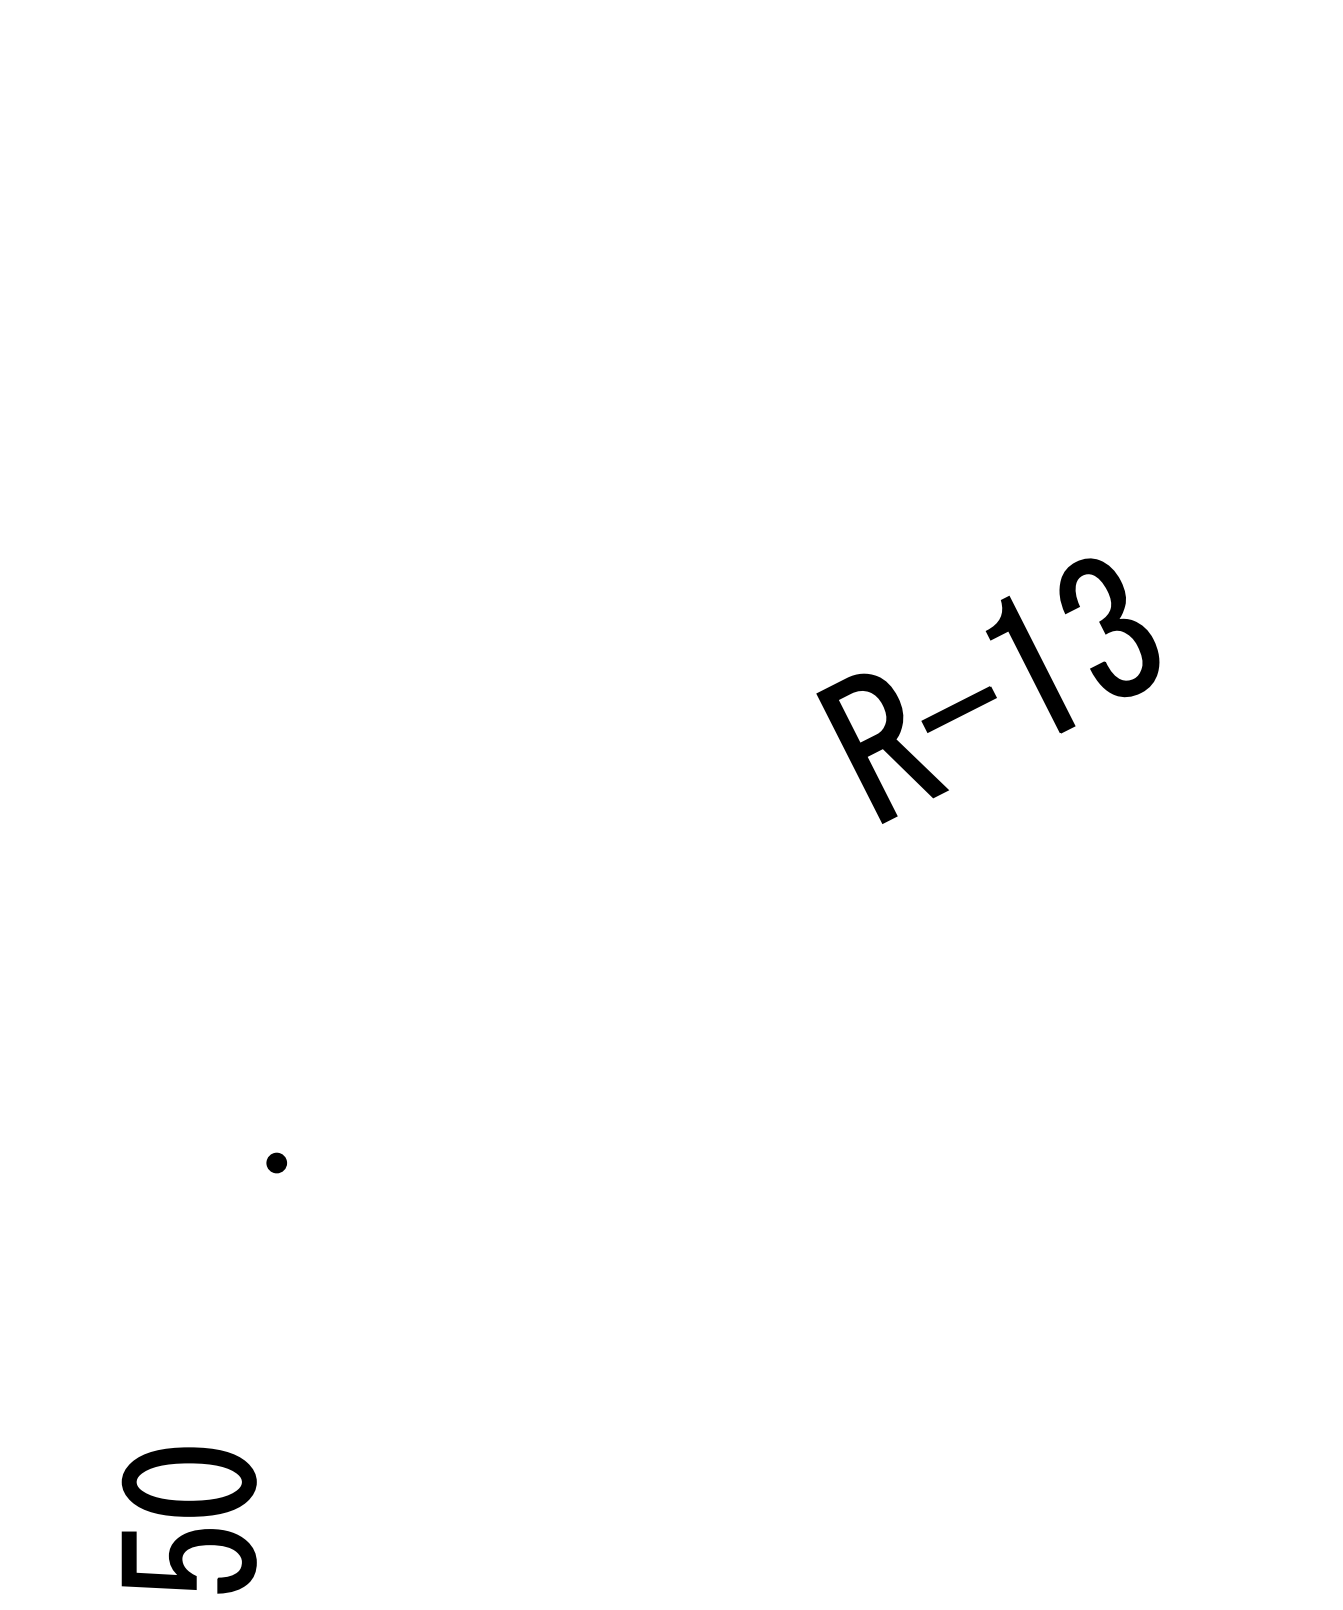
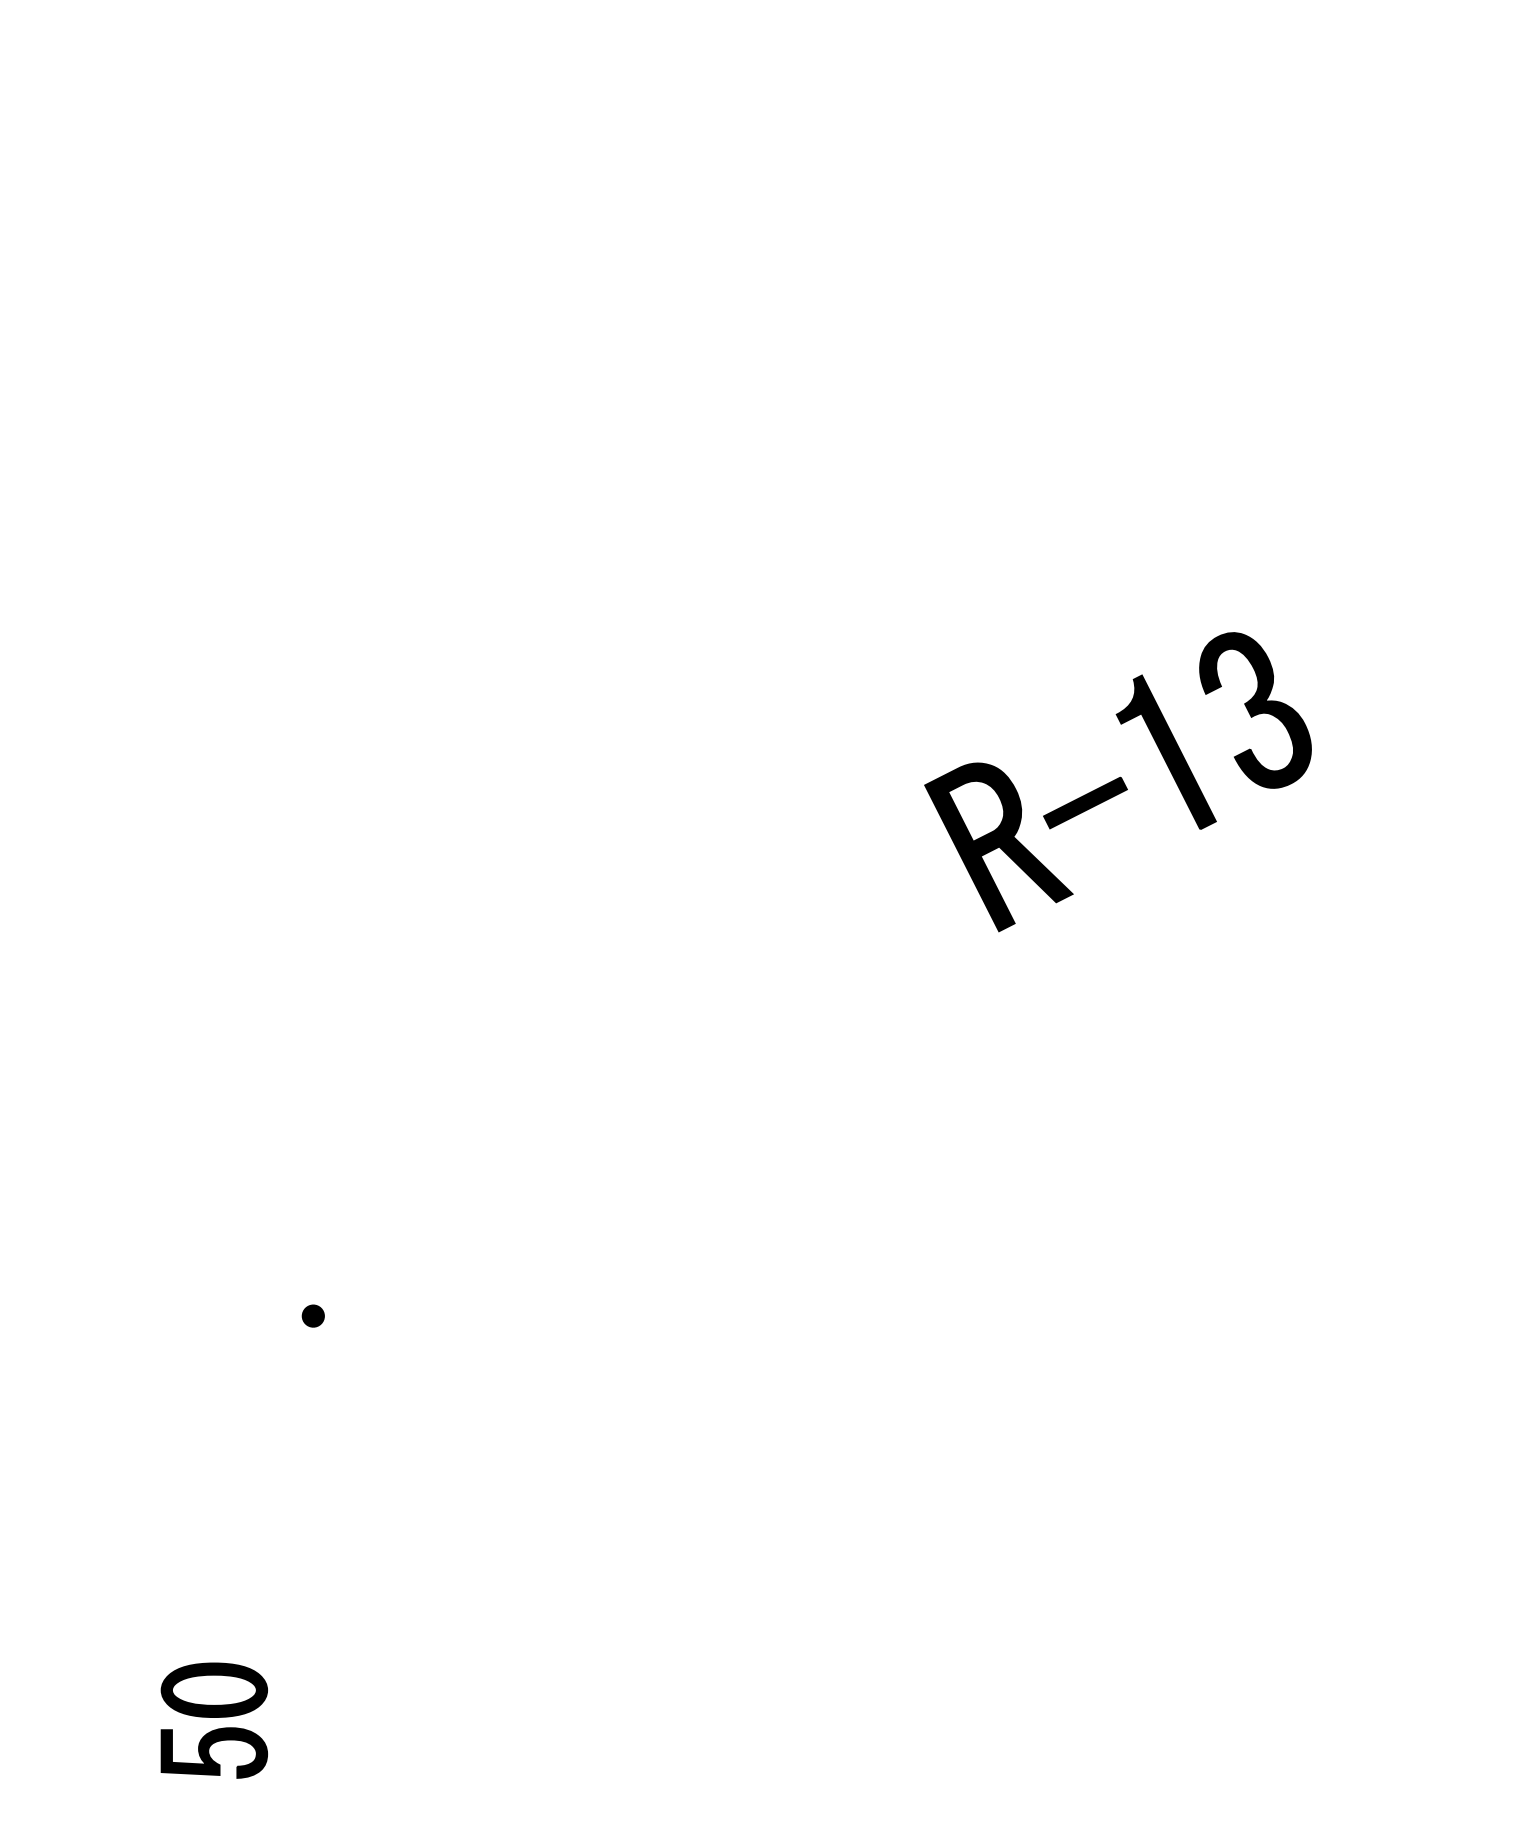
part: (189, 1520) -> (214, 1720), size x0.7

